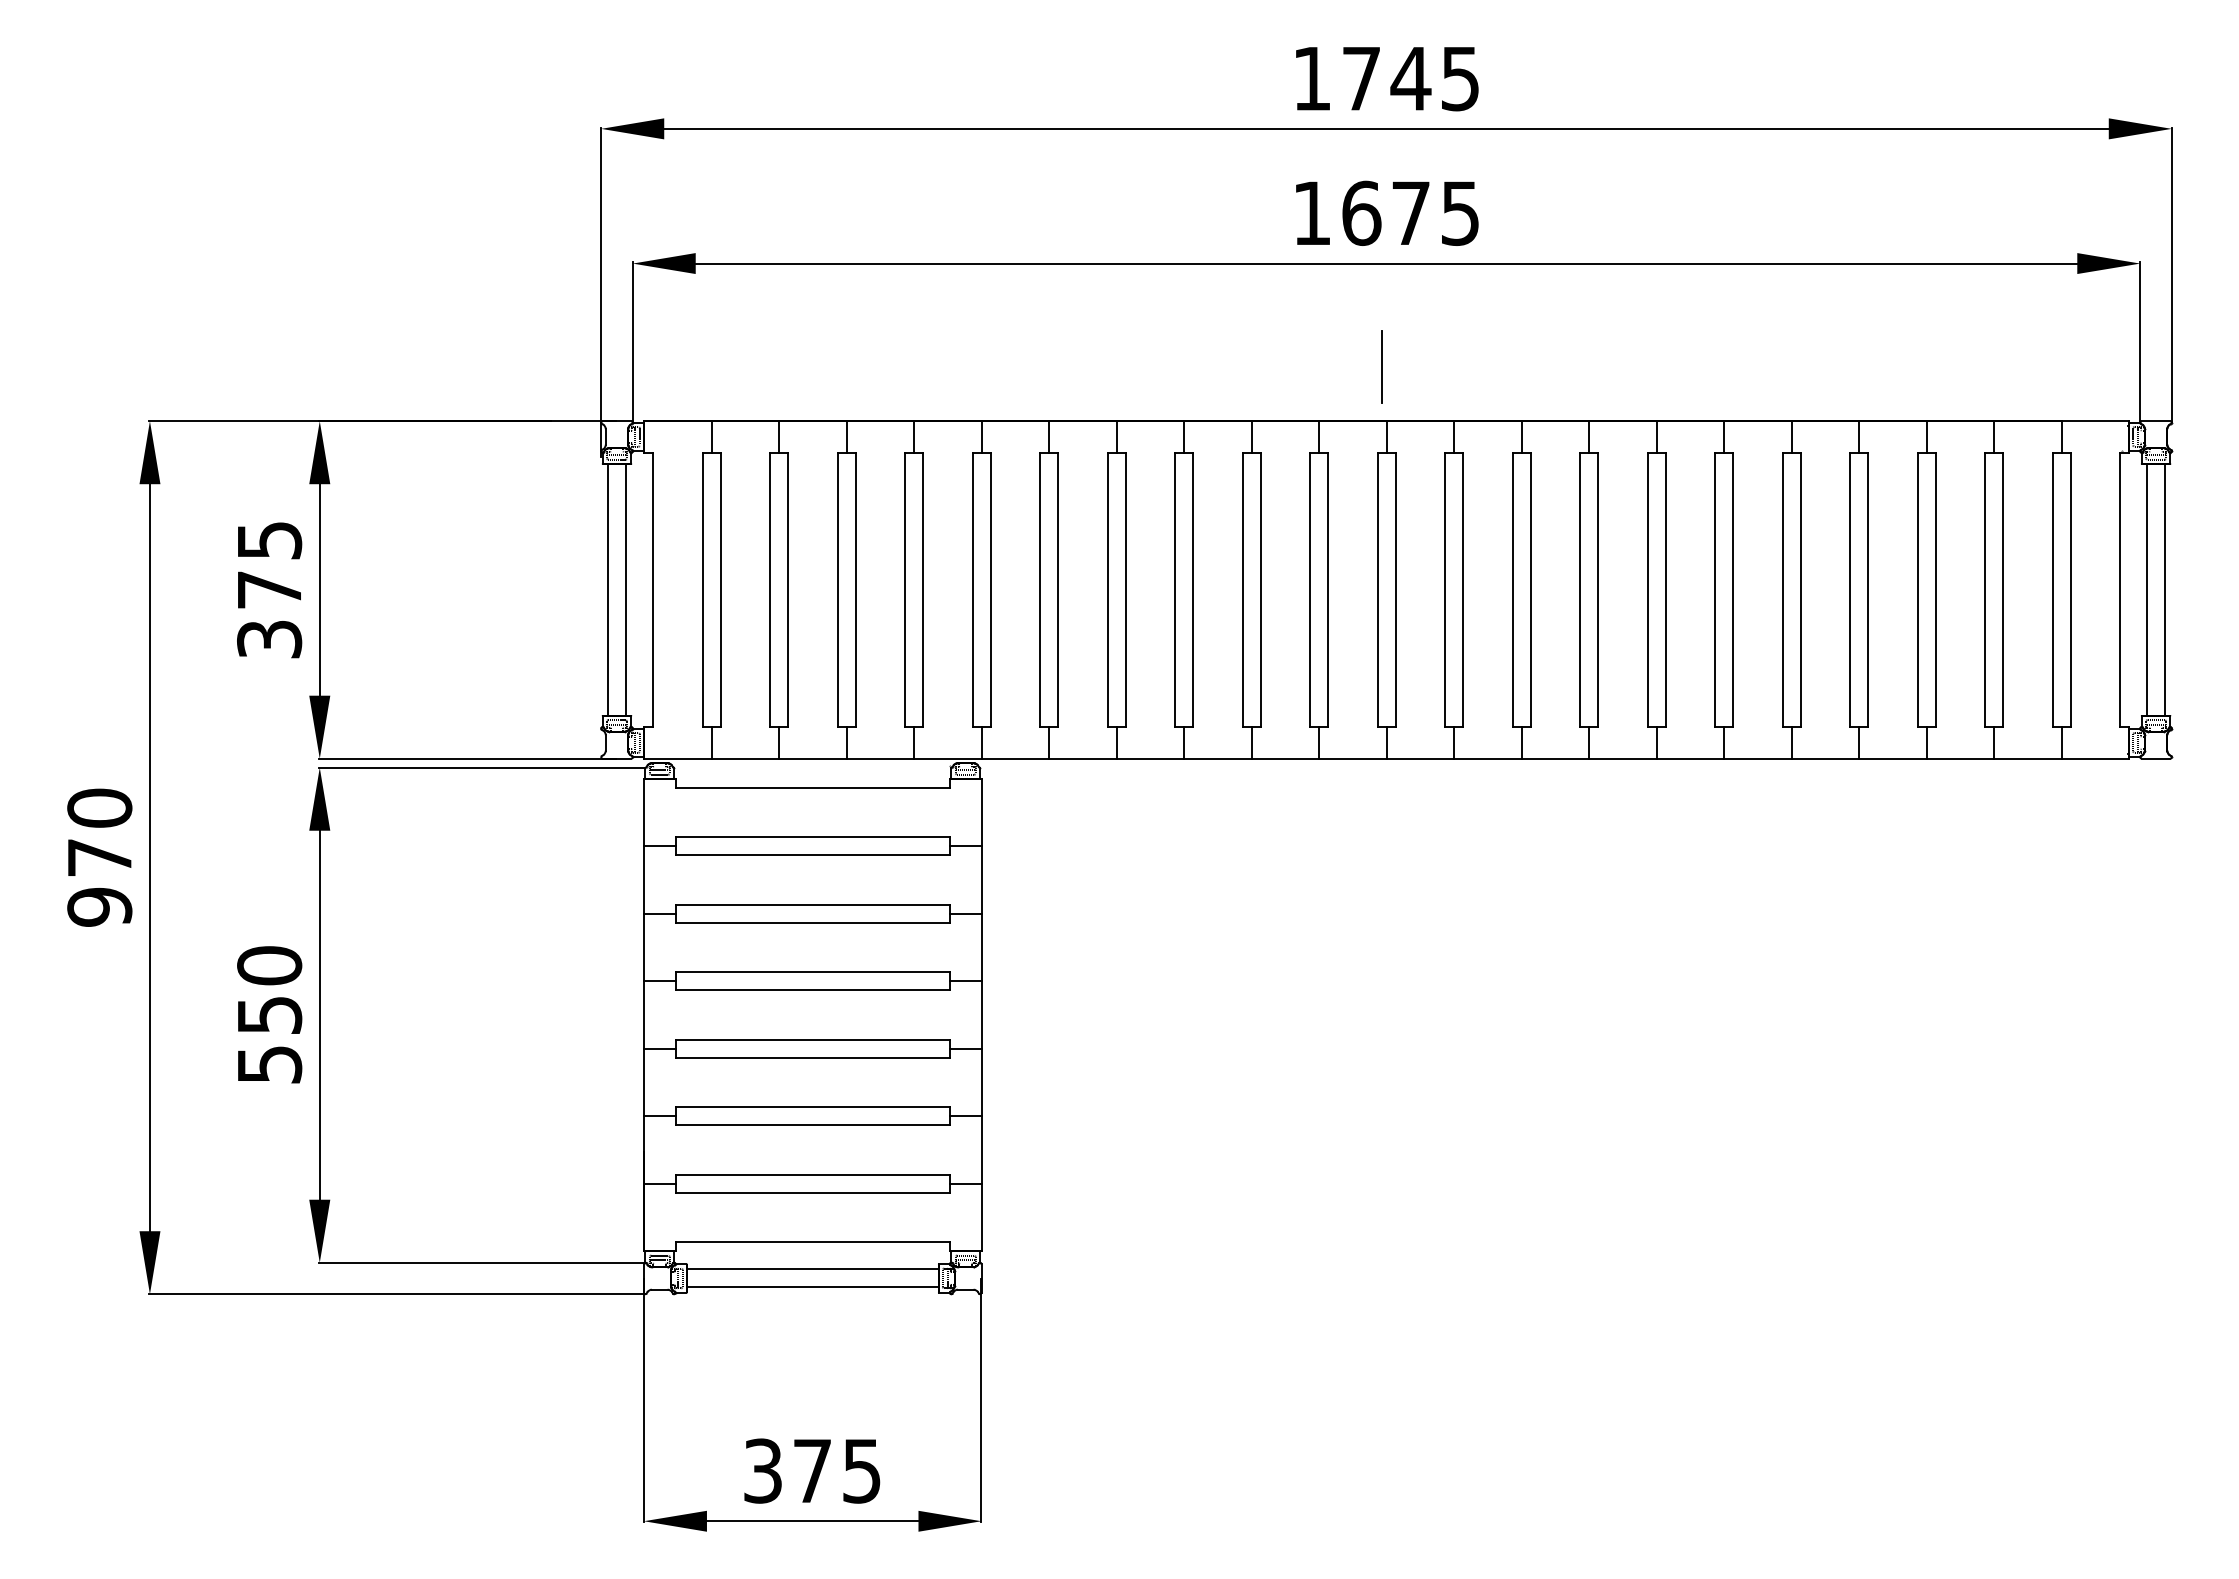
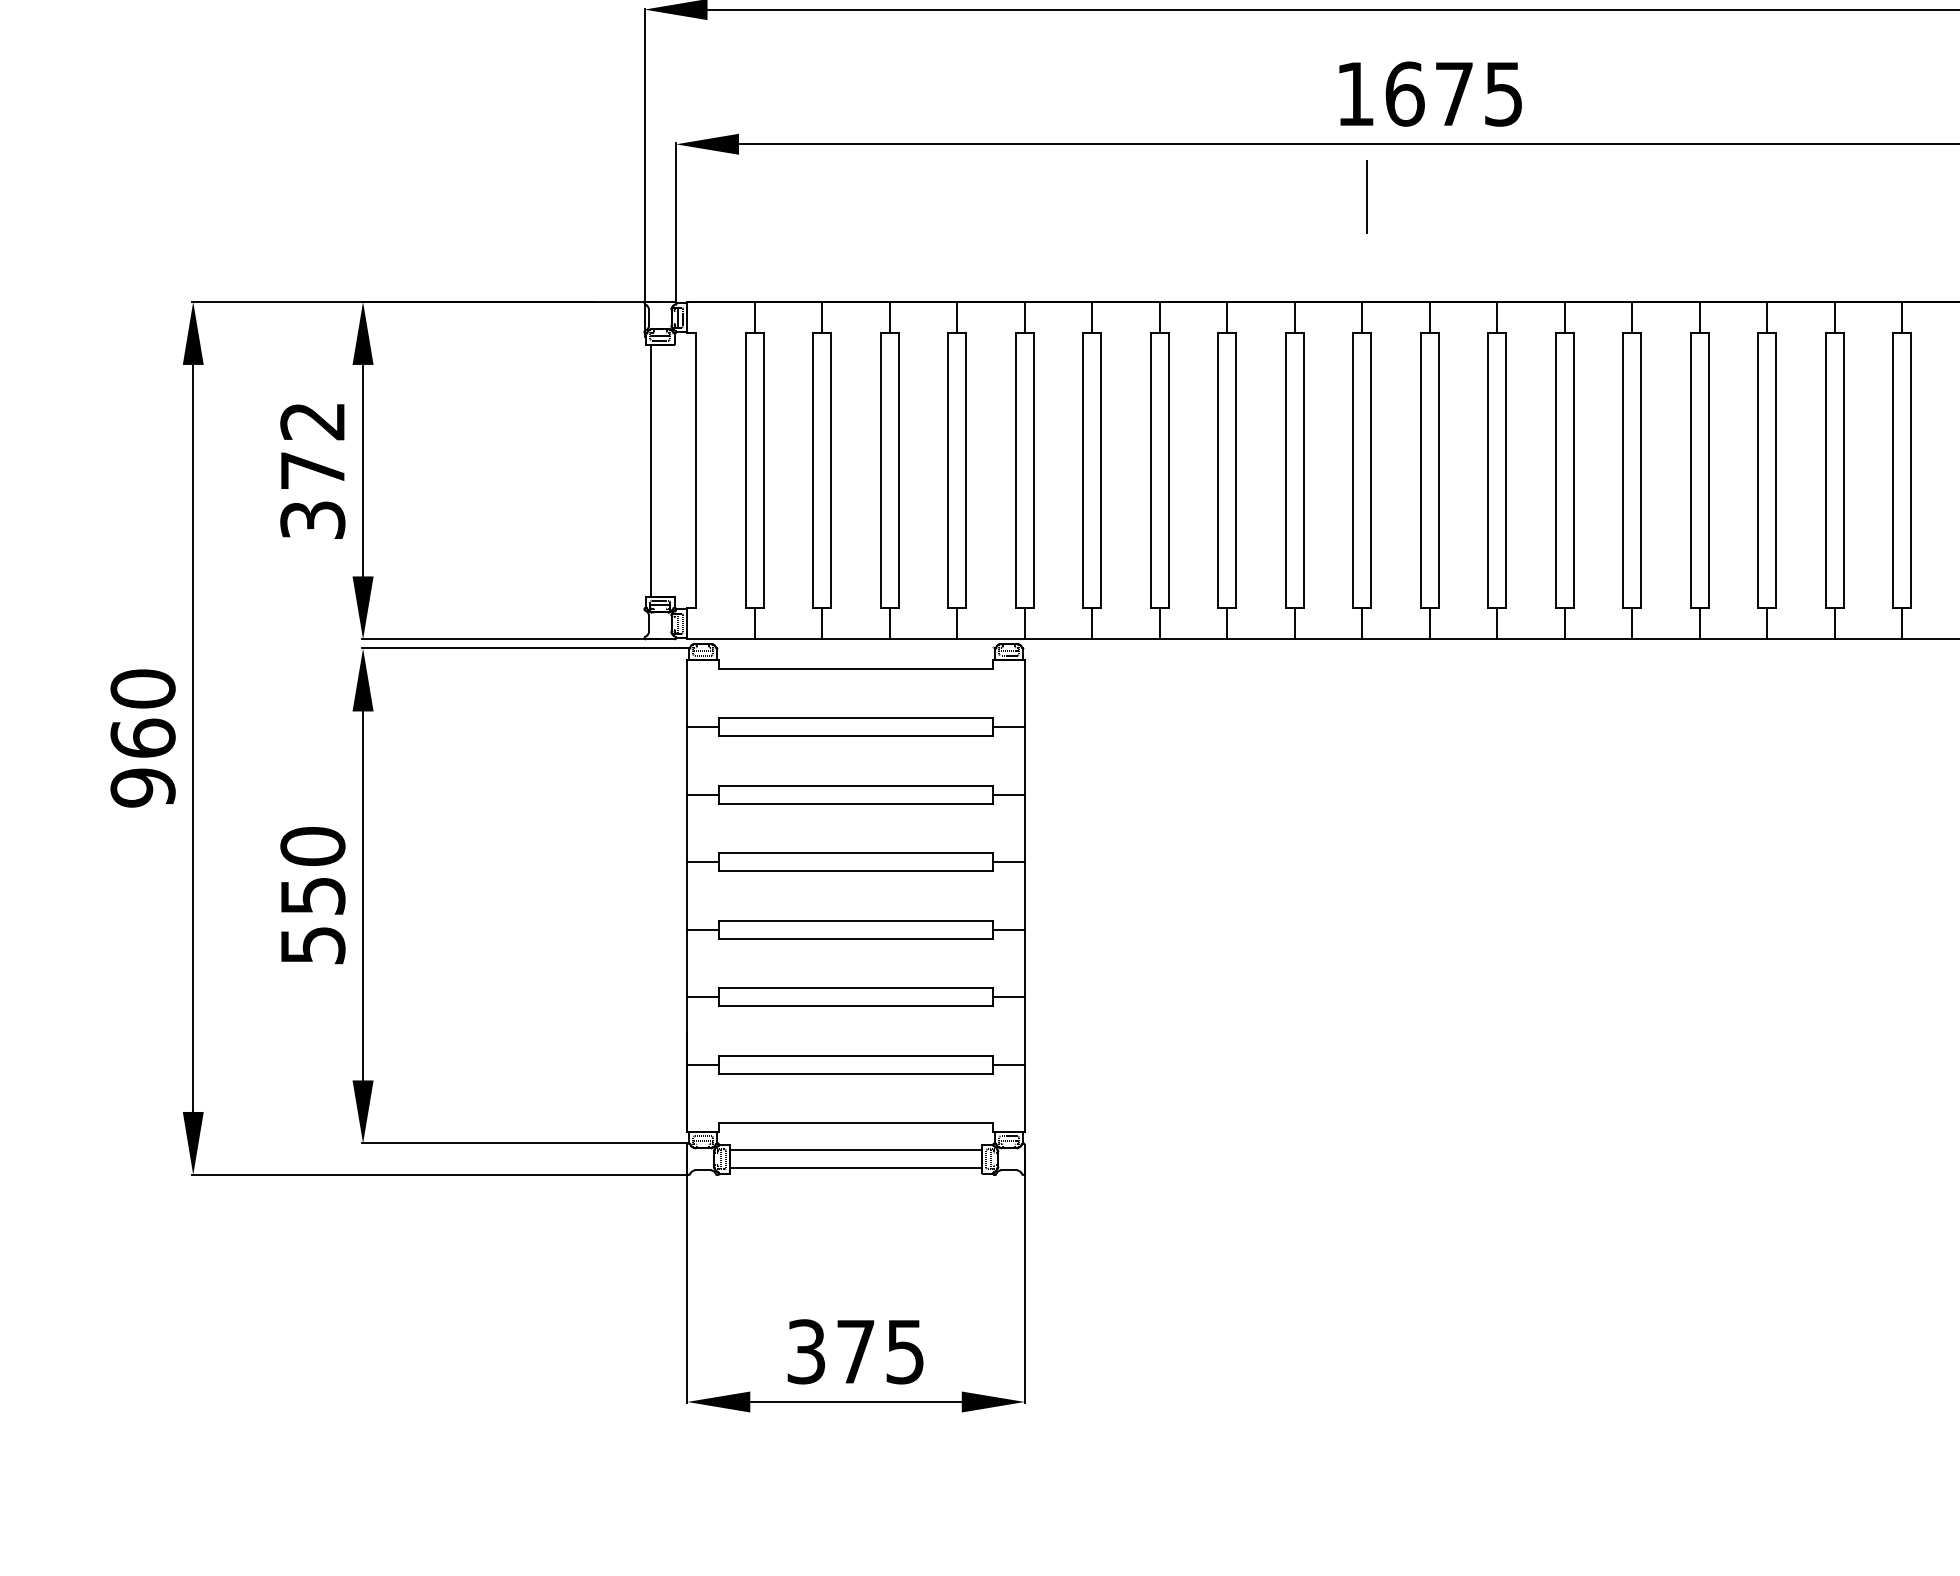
line: (1381, 366) -> (1365, 196), moved
text: (269, 540) -> (312, 421), 375 -> 372
line: (626, 589) -> (669, 470), removed
text: (99, 856) -> (142, 737), 970 -> 960

